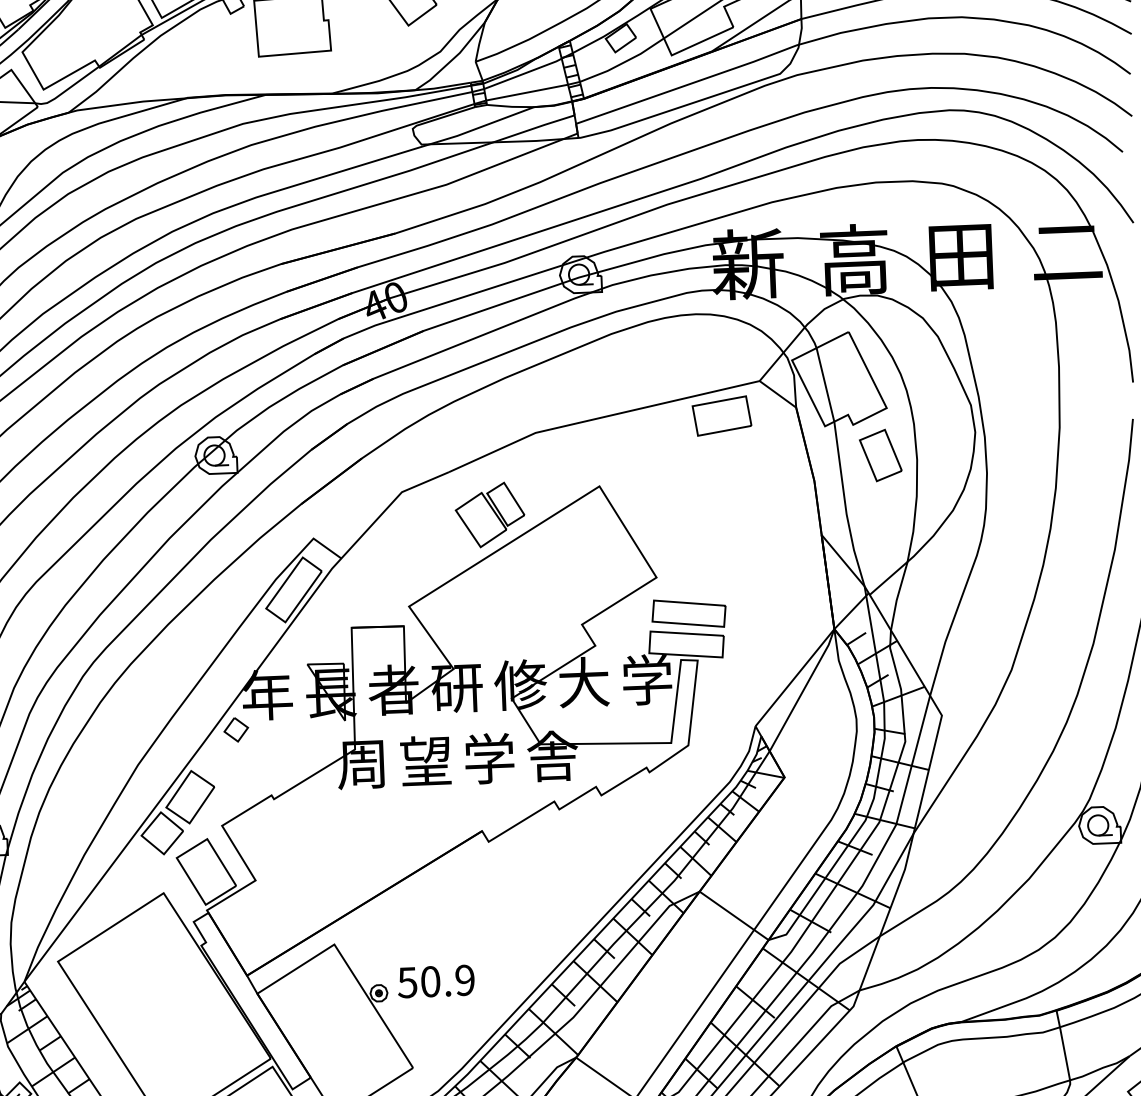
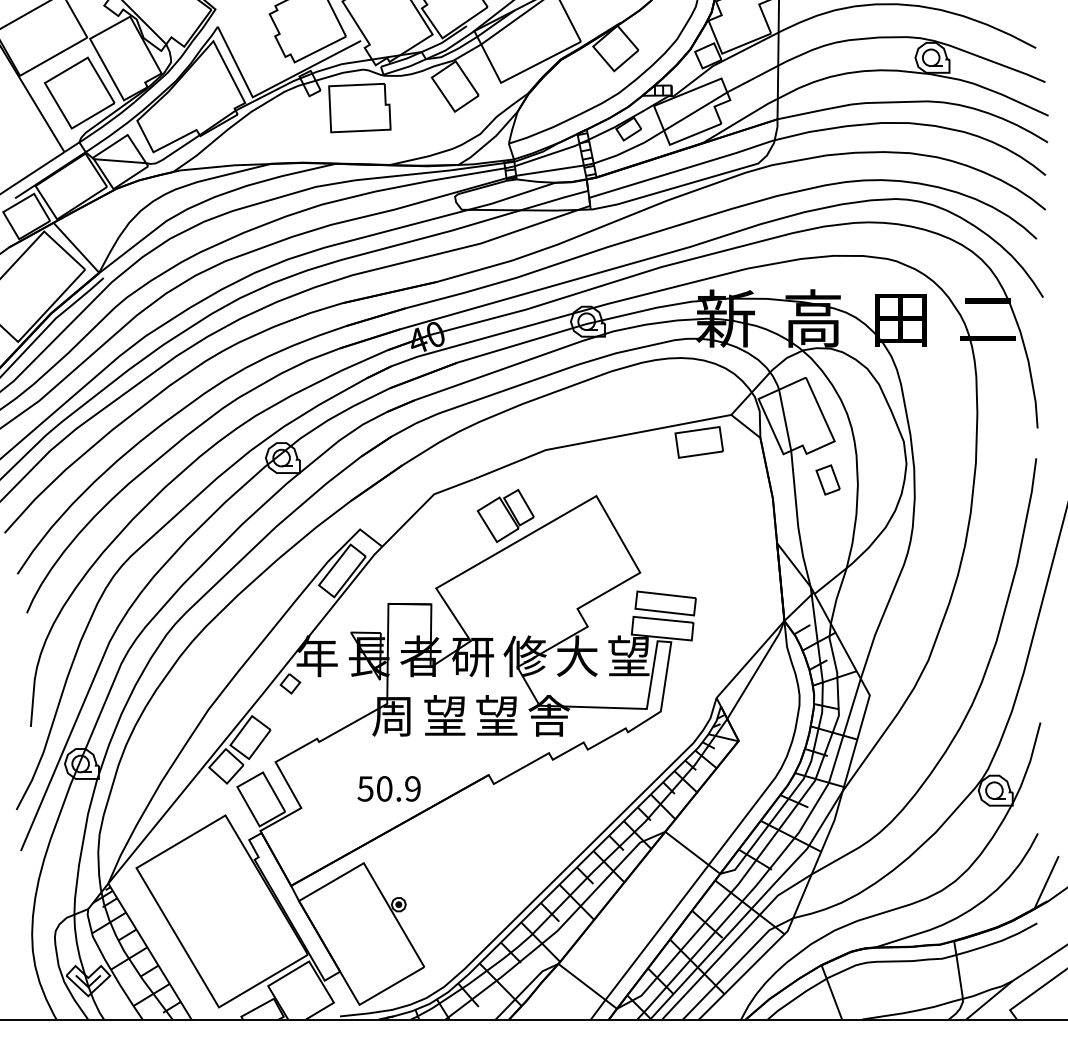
part: (879, 454) -> (827, 479), size x0.7
text: (646, 680) -> (628, 656), 学 -> 望
text: (488, 758) -> (496, 715), 学 -> 望
text: (435, 981) -> (388, 788), moved

